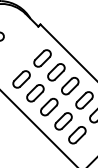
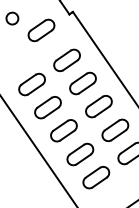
part: (21, 41) -> (41, 31), added

